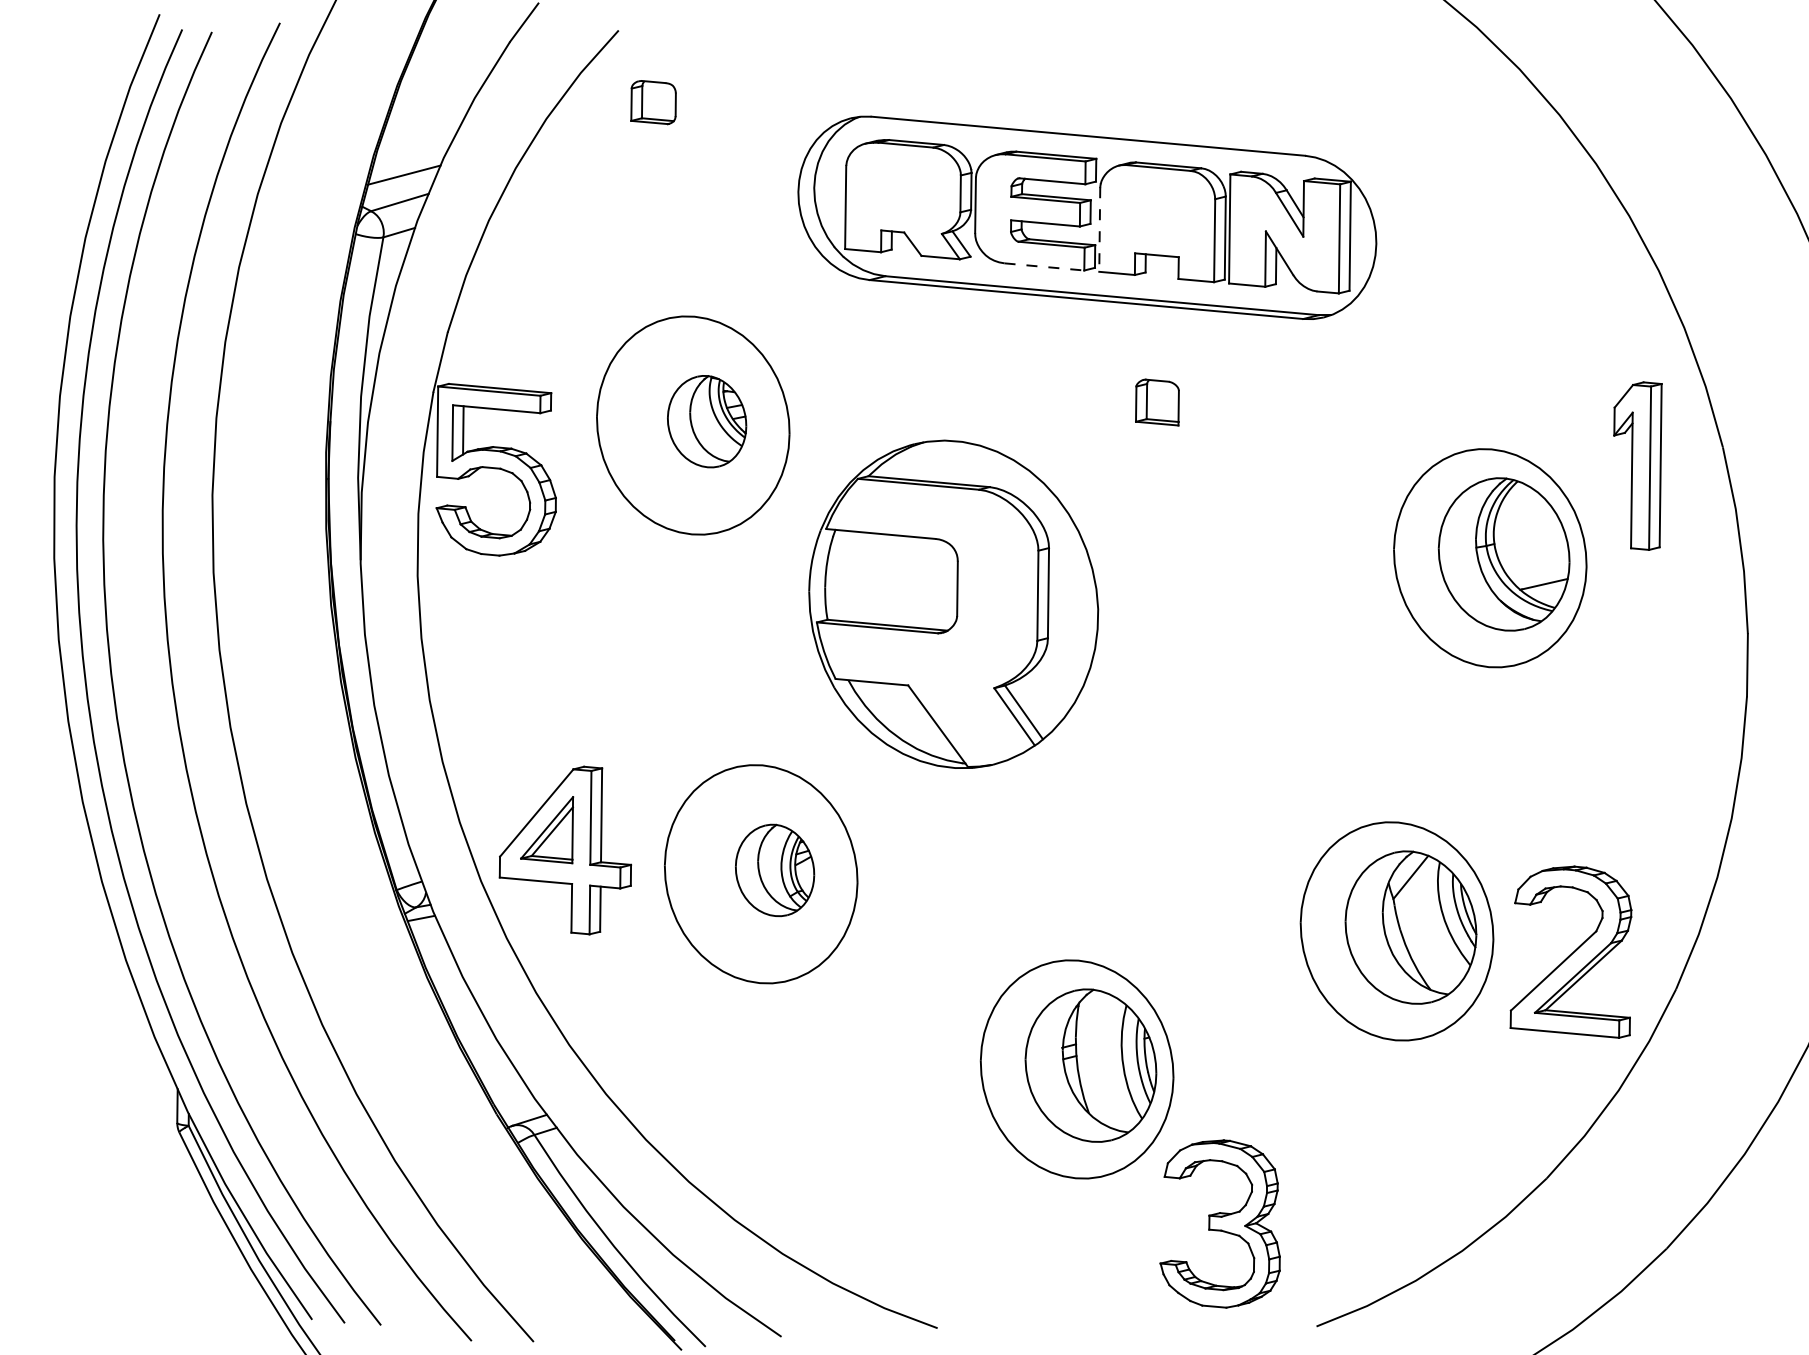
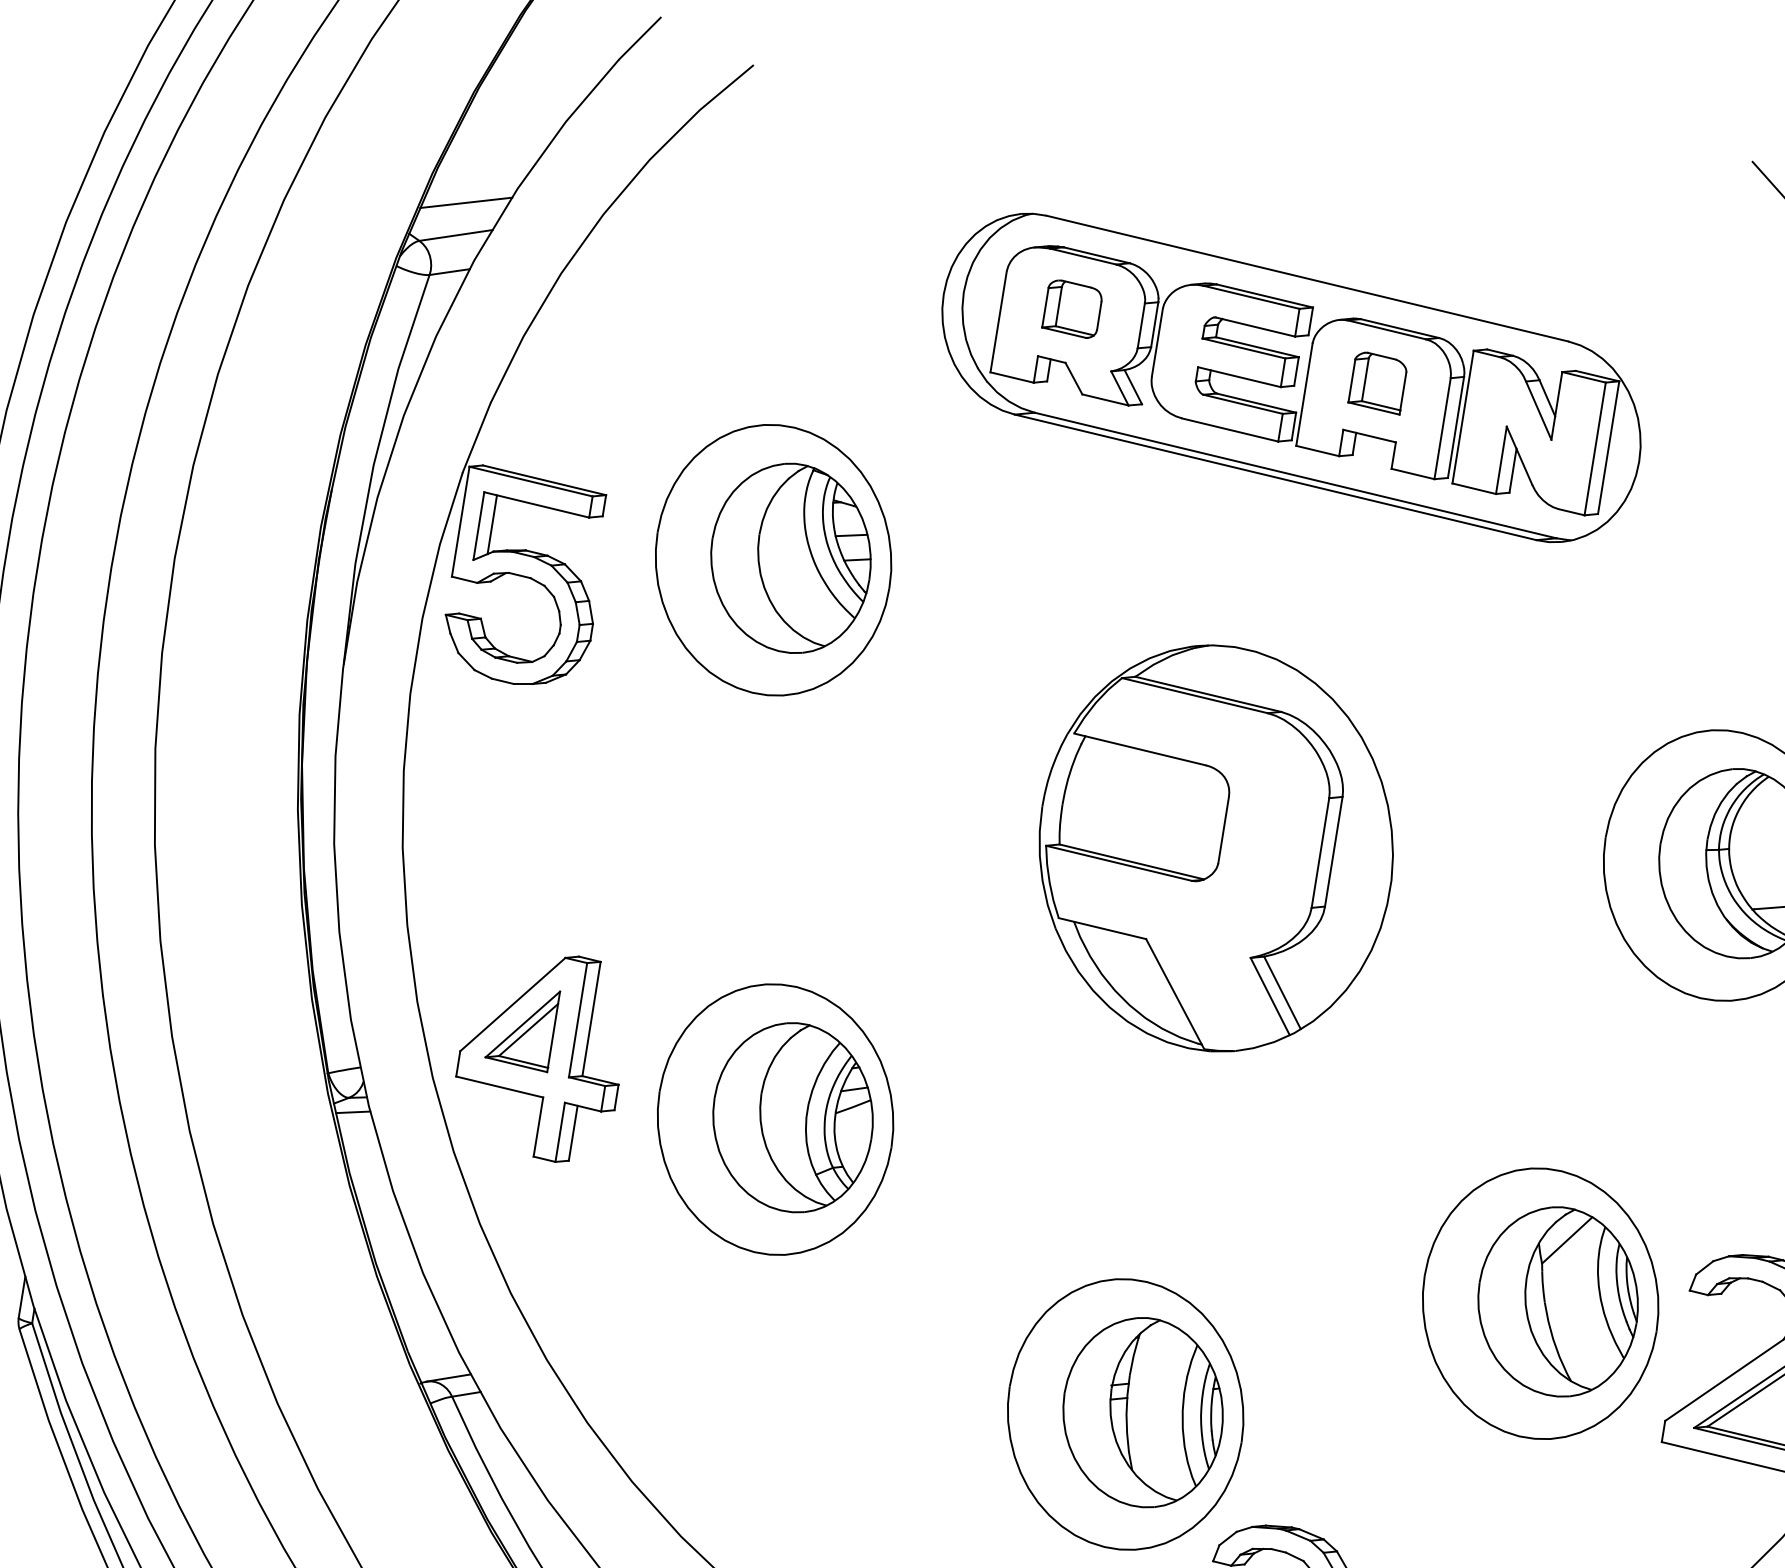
part: (653, 102) -> (1072, 309), moved
line: (1099, 230) -> (1304, 395), dashed -> solid
line: (1044, 266) -> (1230, 429), dashed -> solid
part: (1157, 402) -> (1378, 382), moved
part: (706, 421) -> (790, 557), size x1.67
part: (953, 603) -> (1216, 847), moved
part: (774, 870) -> (792, 1117), size x1.67

